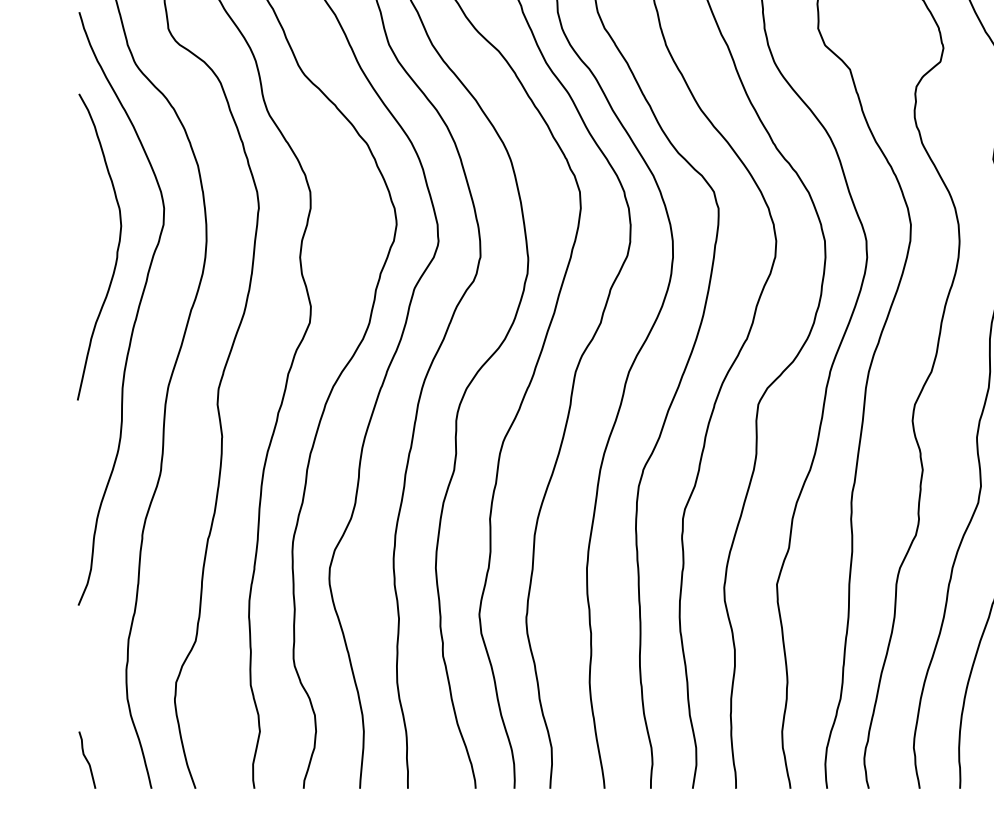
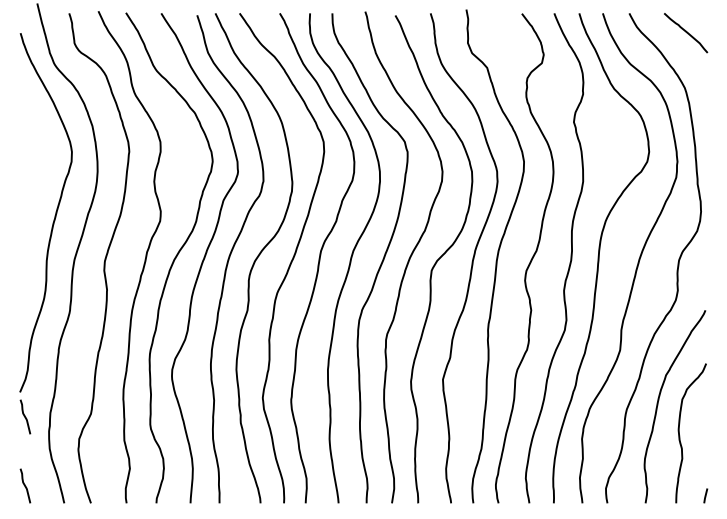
curve: (115, 250) -> (42, 177), removed
curve: (87, 645) -> (25, 416), added

